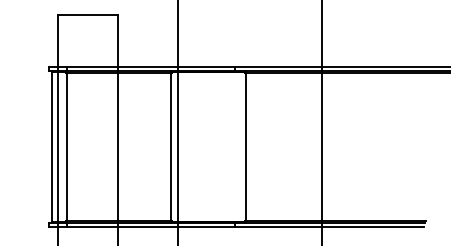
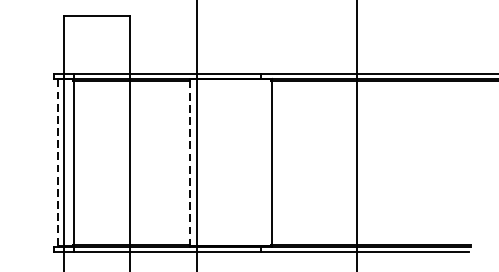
line: (52, 147) -> (58, 163), solid -> dashed
line: (171, 147) -> (189, 163), solid -> dashed

